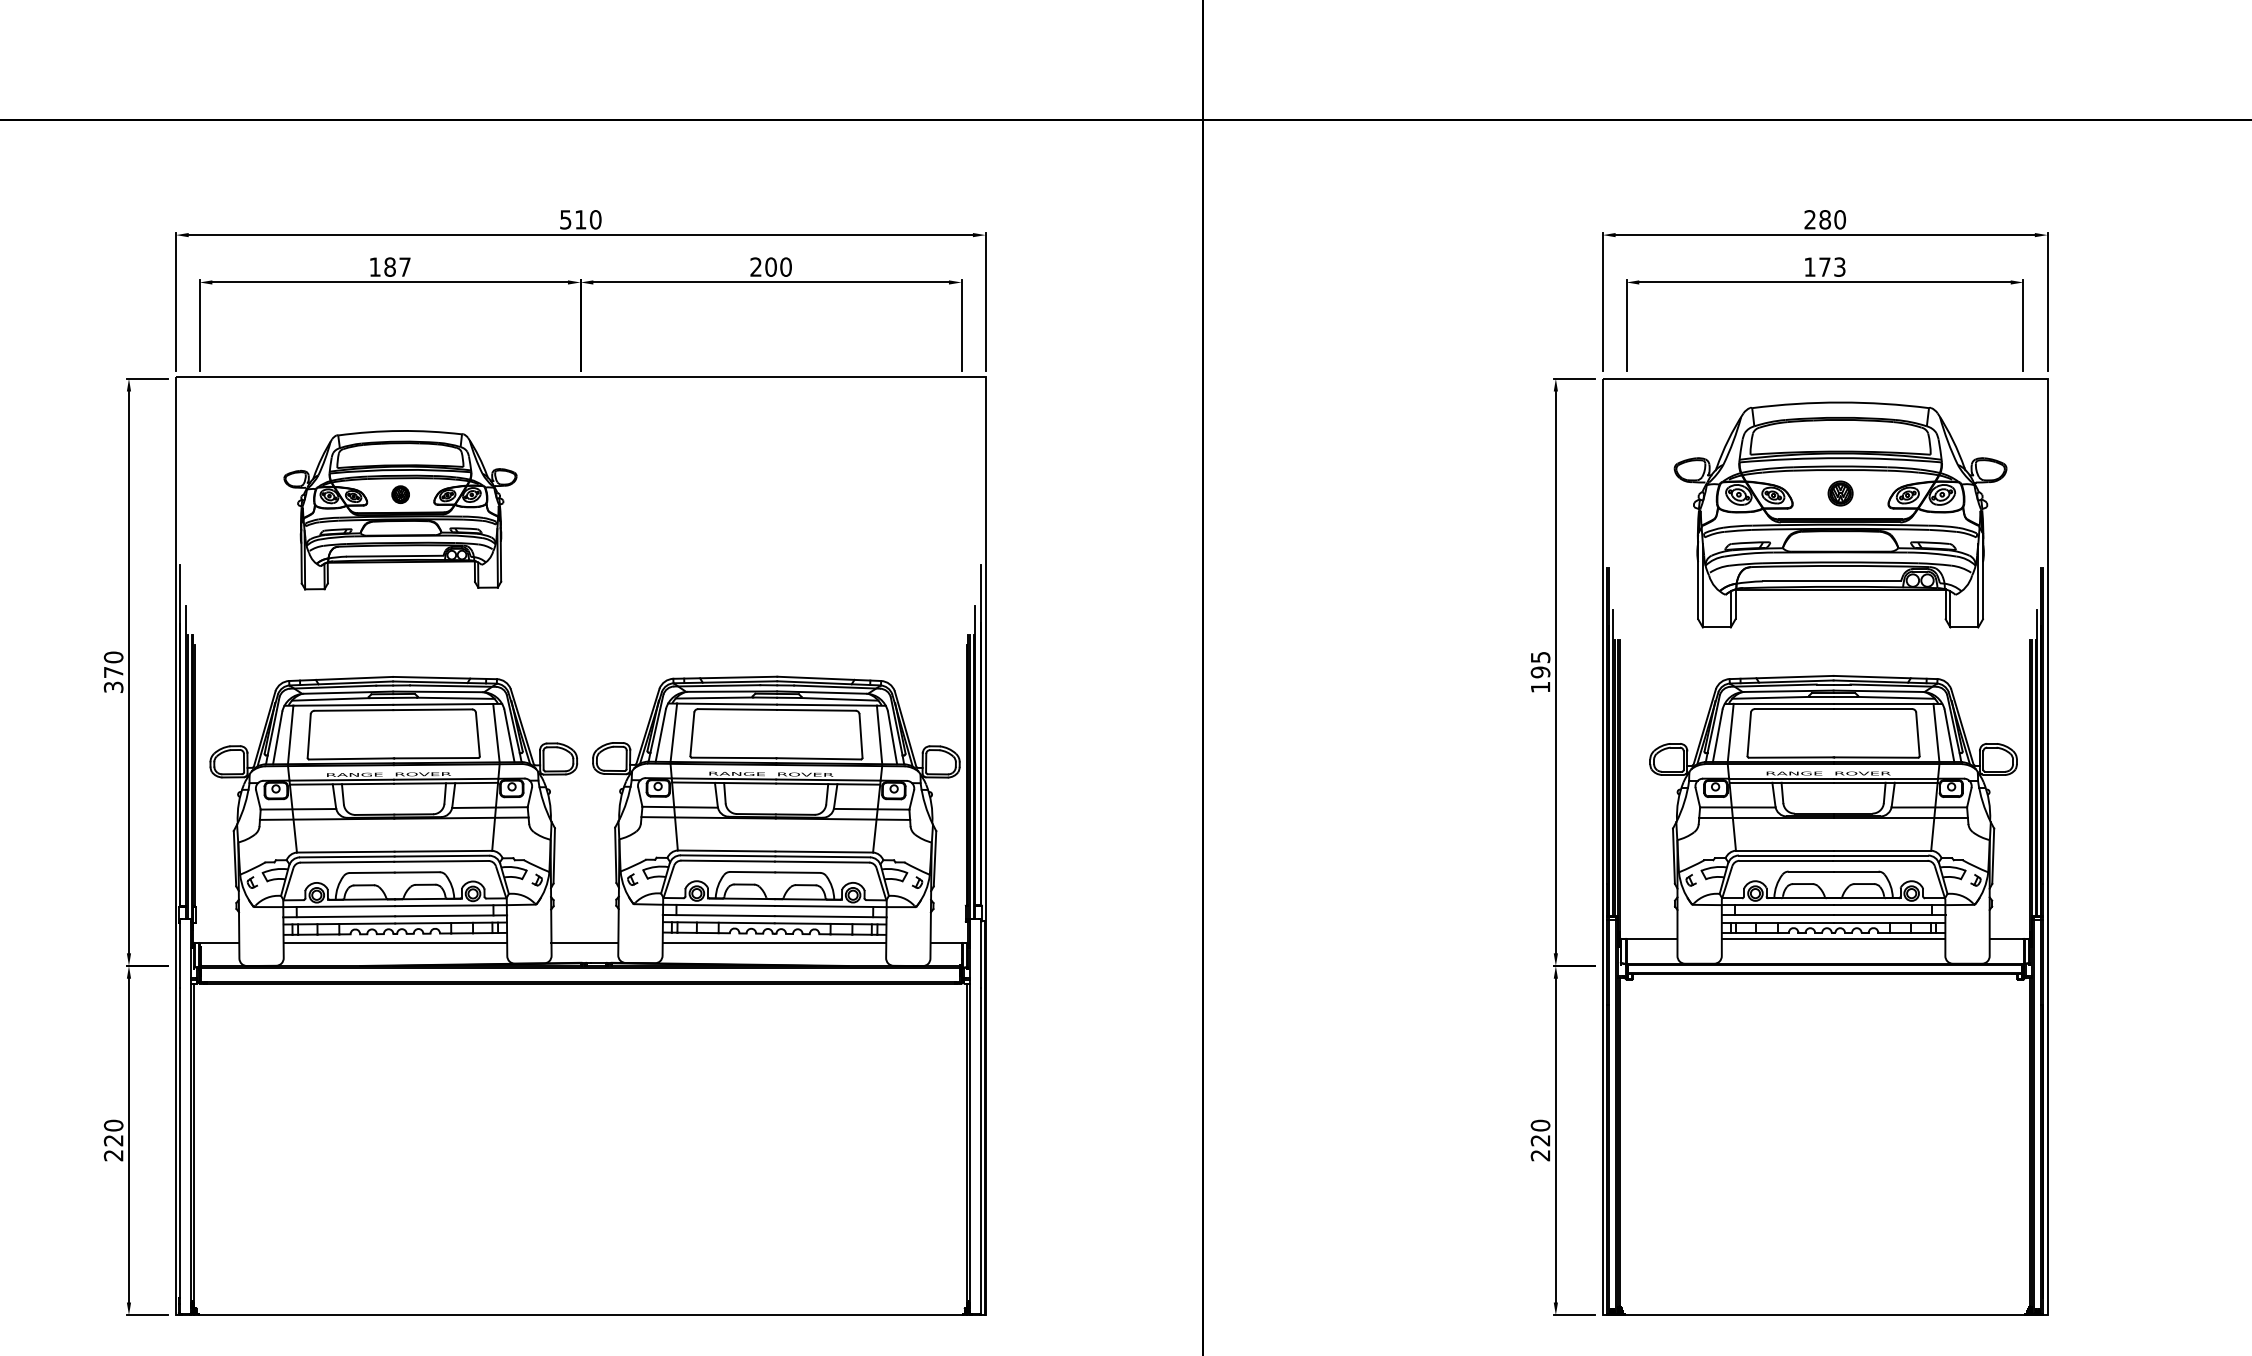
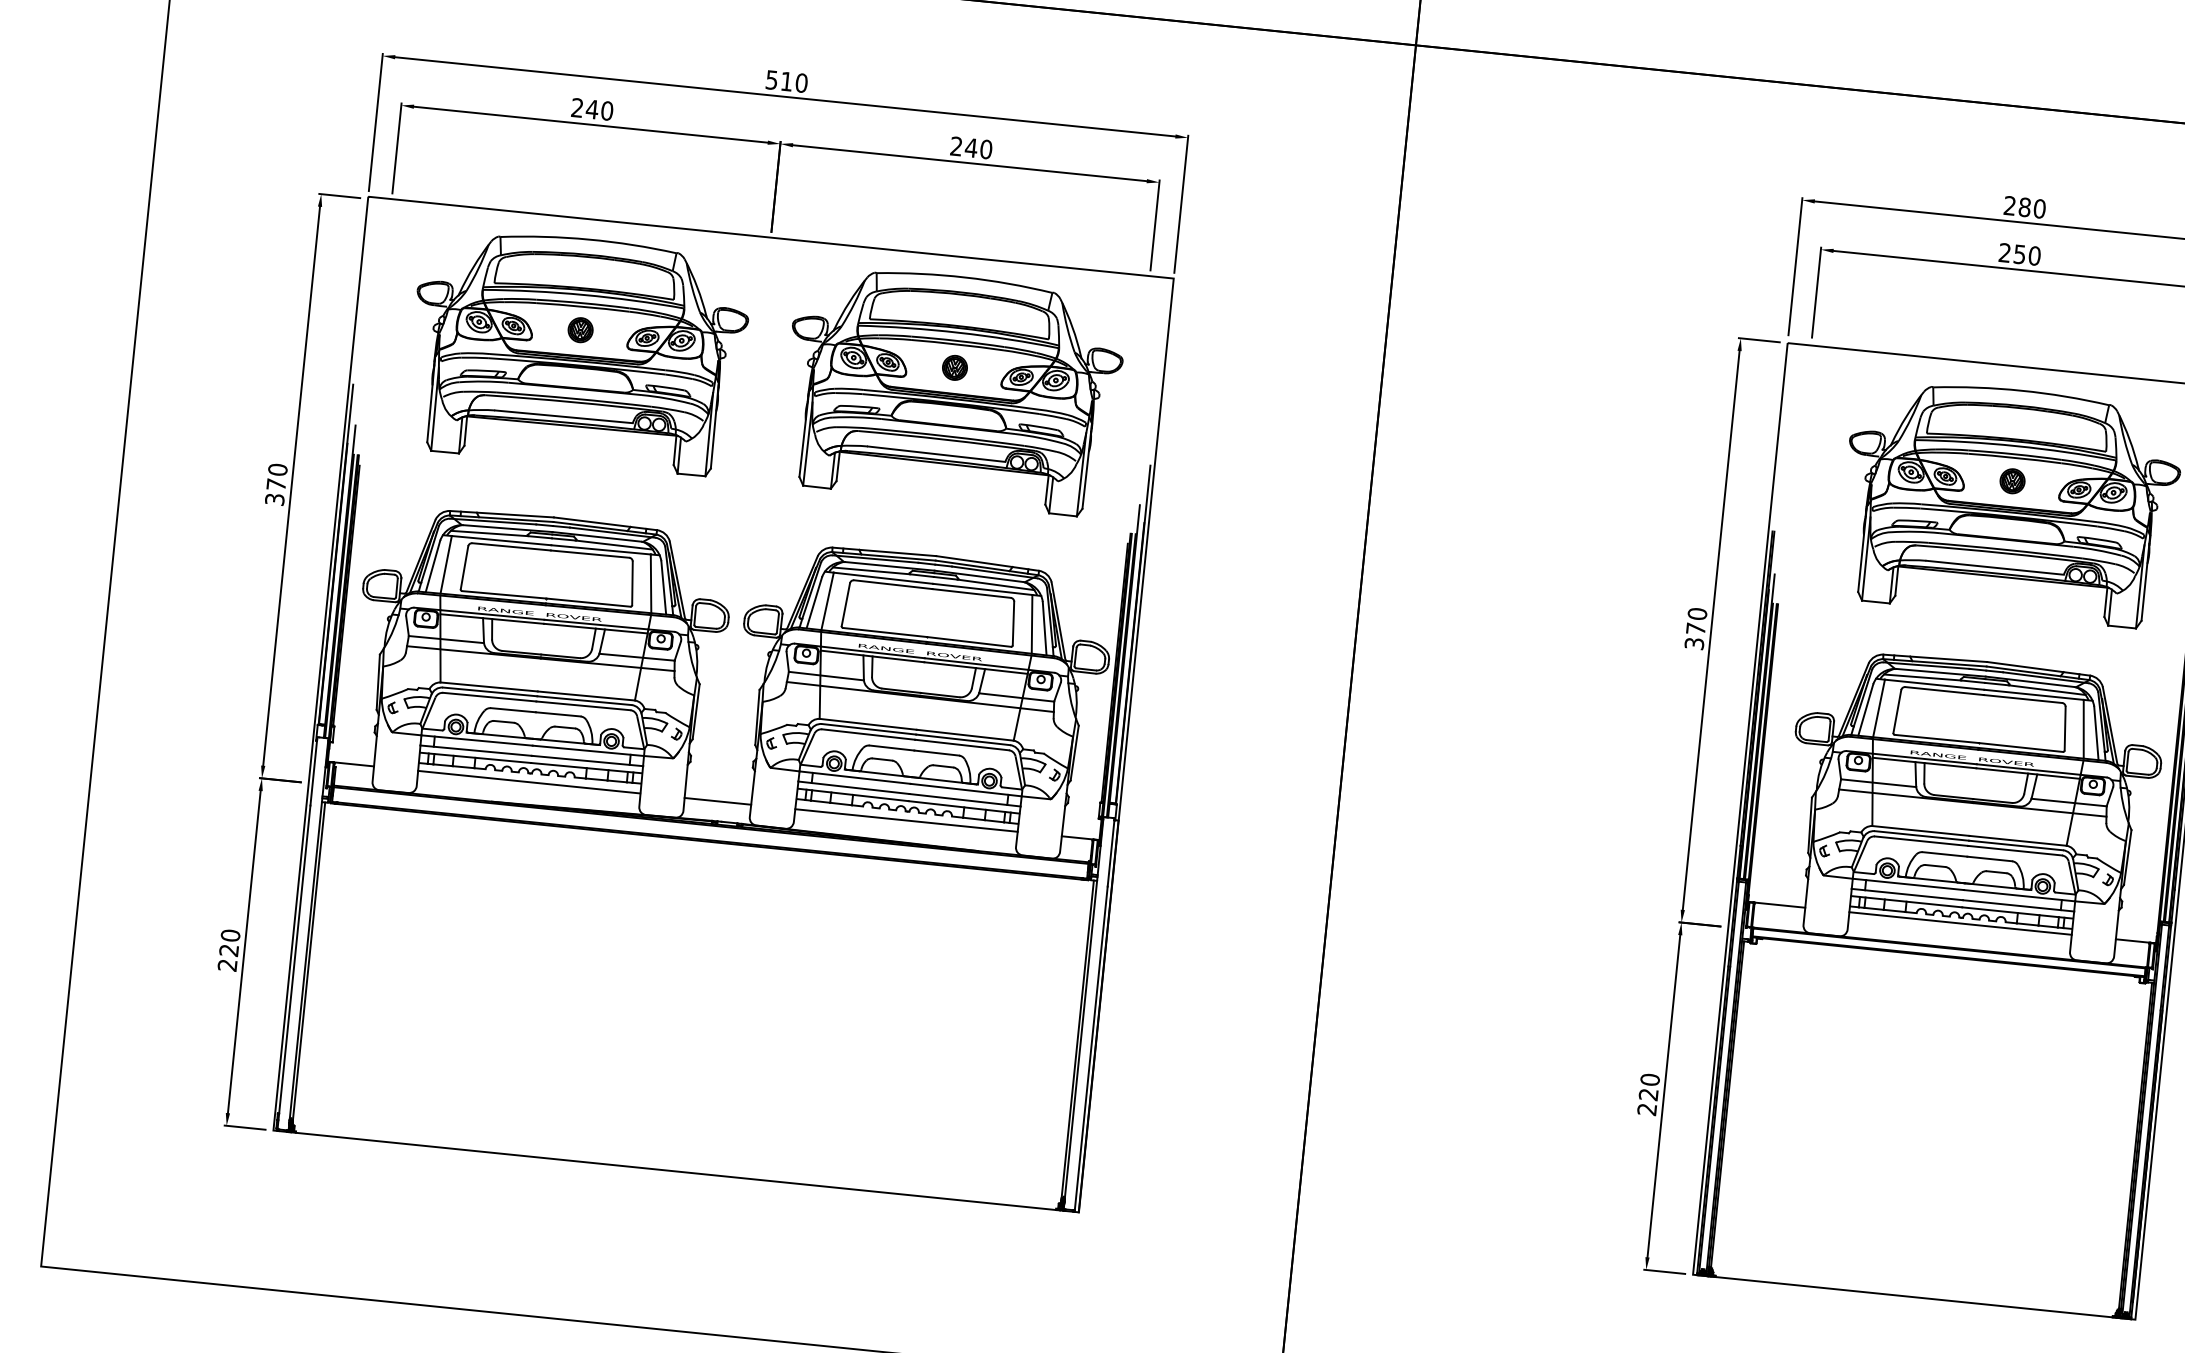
text: (389, 266) -> (591, 108), 187 -> 240
text: (770, 266) -> (970, 147), 200 -> 240
text: (1824, 266) -> (2019, 253), 173 -> 250
part: (776, 509) -> (952, 389), added
part: (400, 510) -> (578, 352), size x1.43
text: (1540, 671) -> (1696, 628), 195 -> 370

